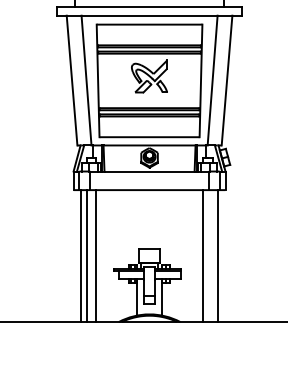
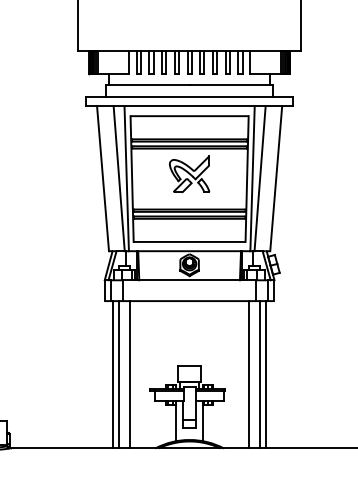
line: (93, 80) -> (126, 178), added
line: (205, 80) -> (252, 178), added
line: (212, 255) -> (259, 374), added

